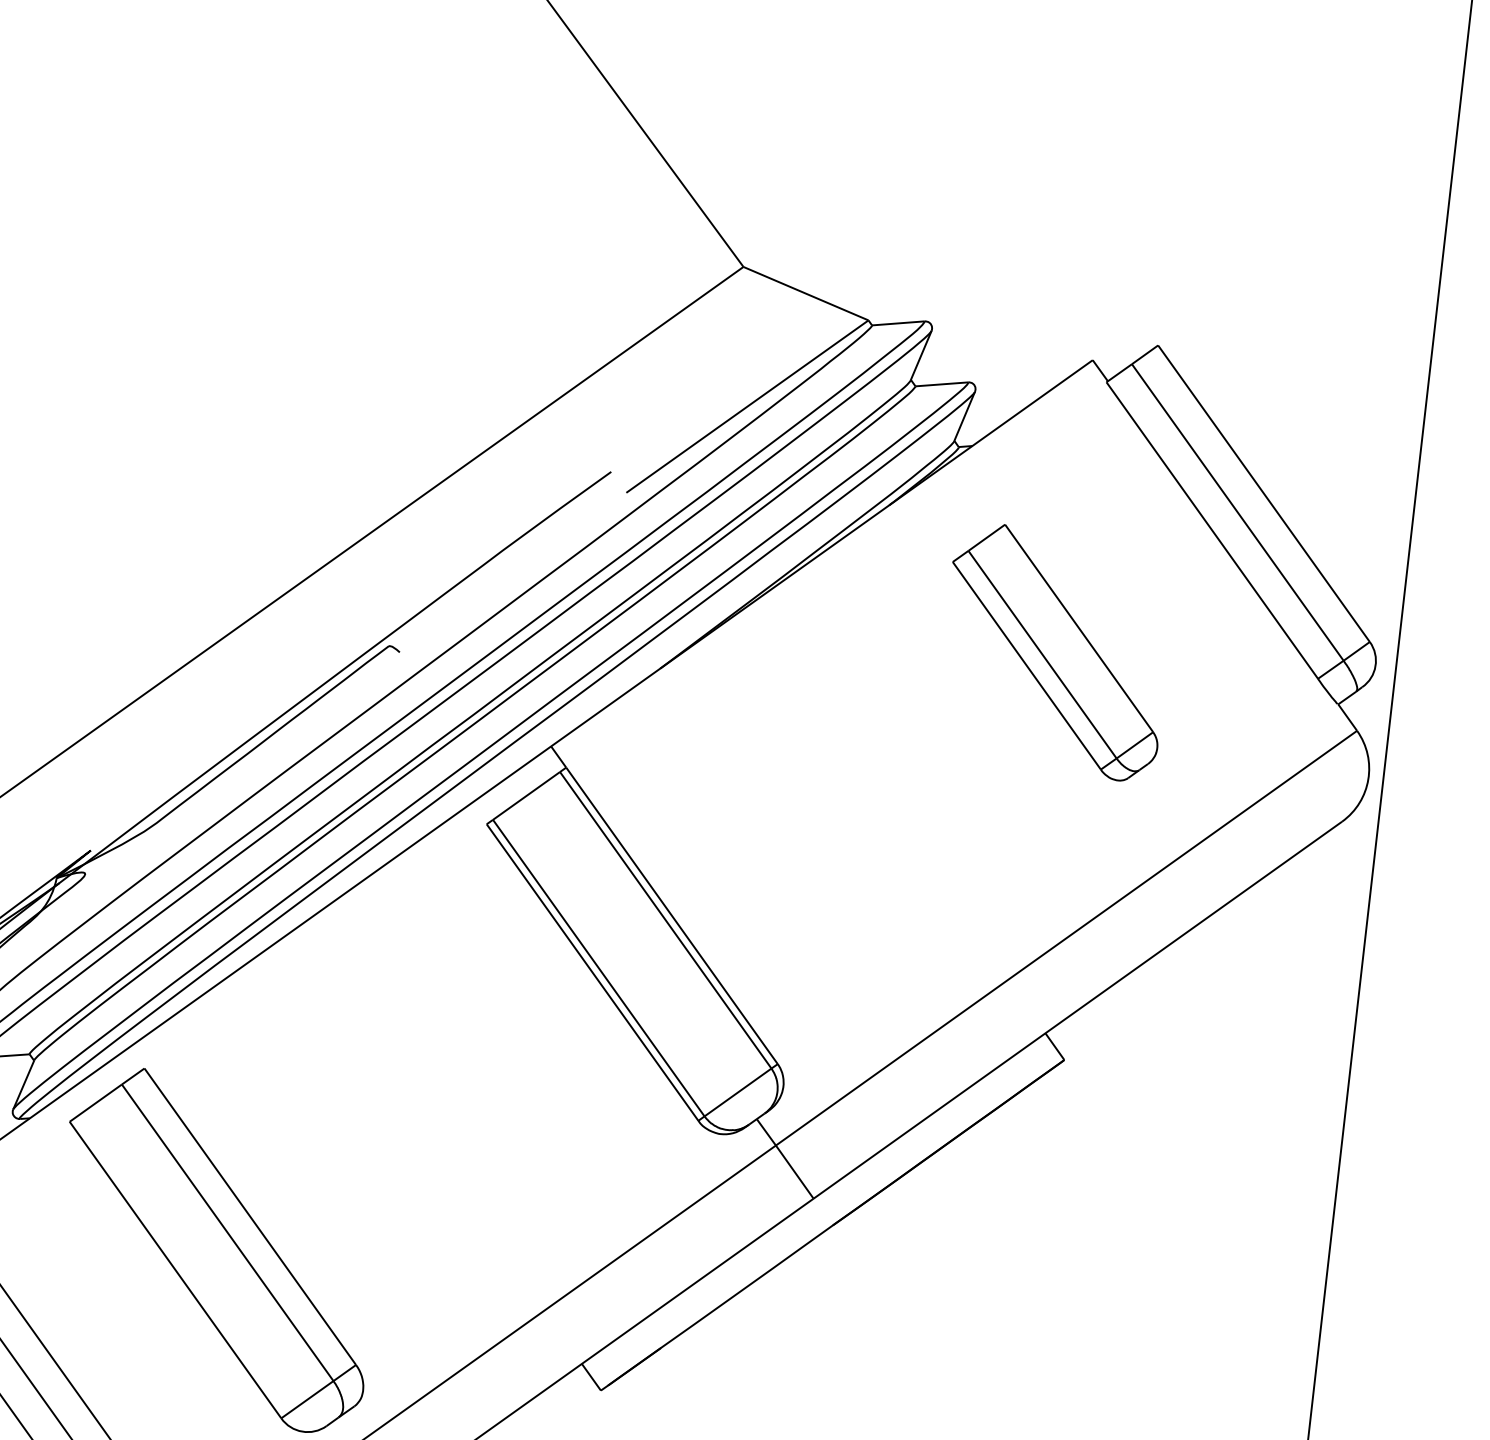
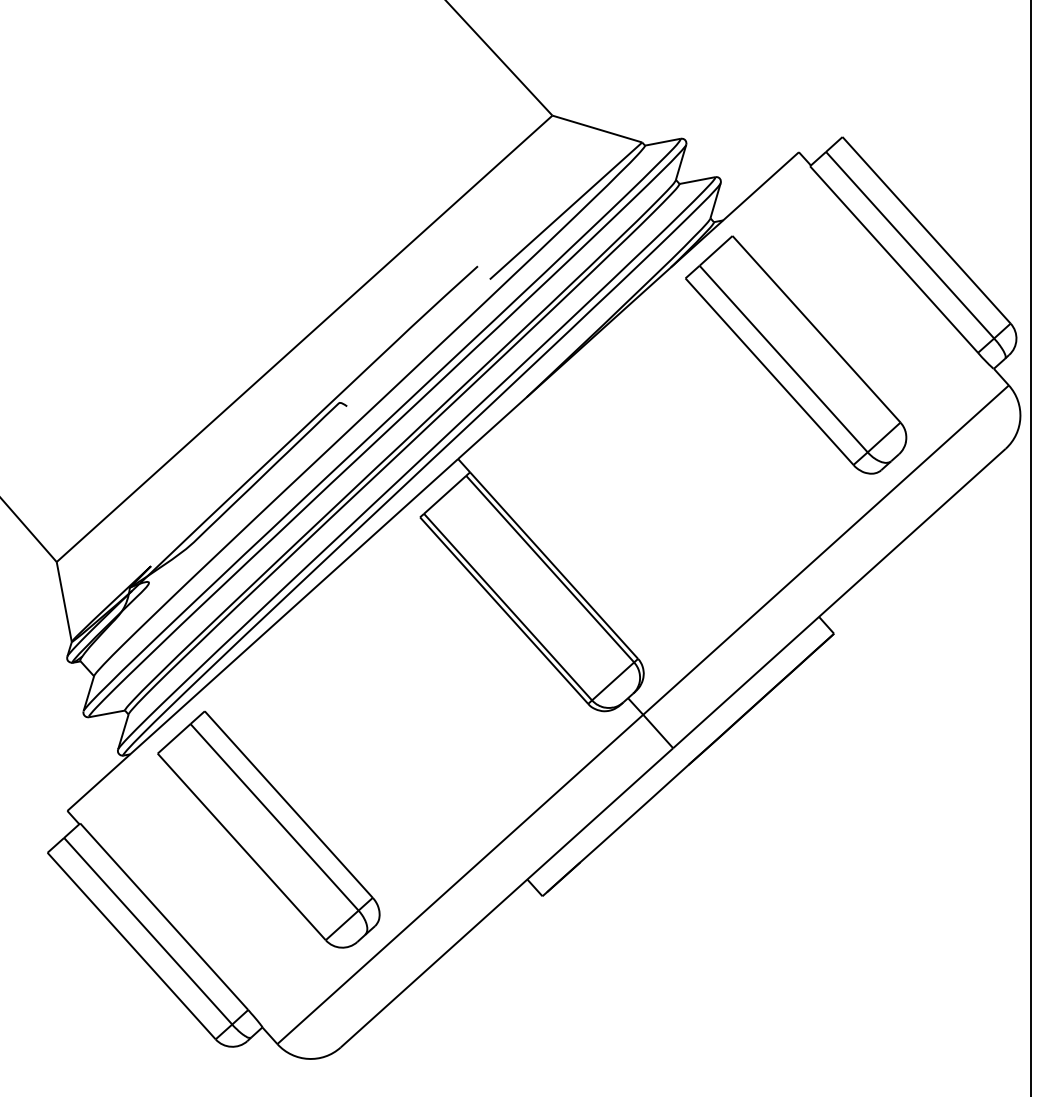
part: (1056, 651) -> (796, 354), size x1.43

